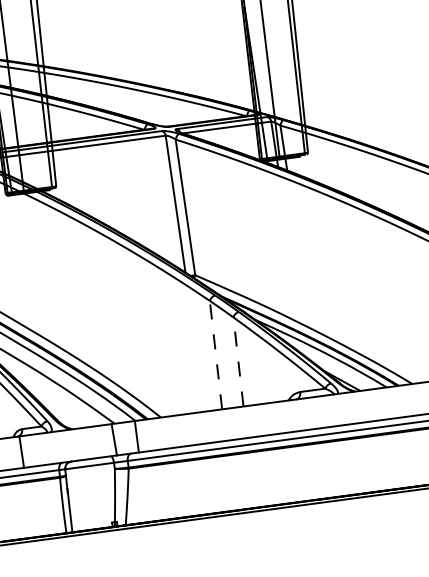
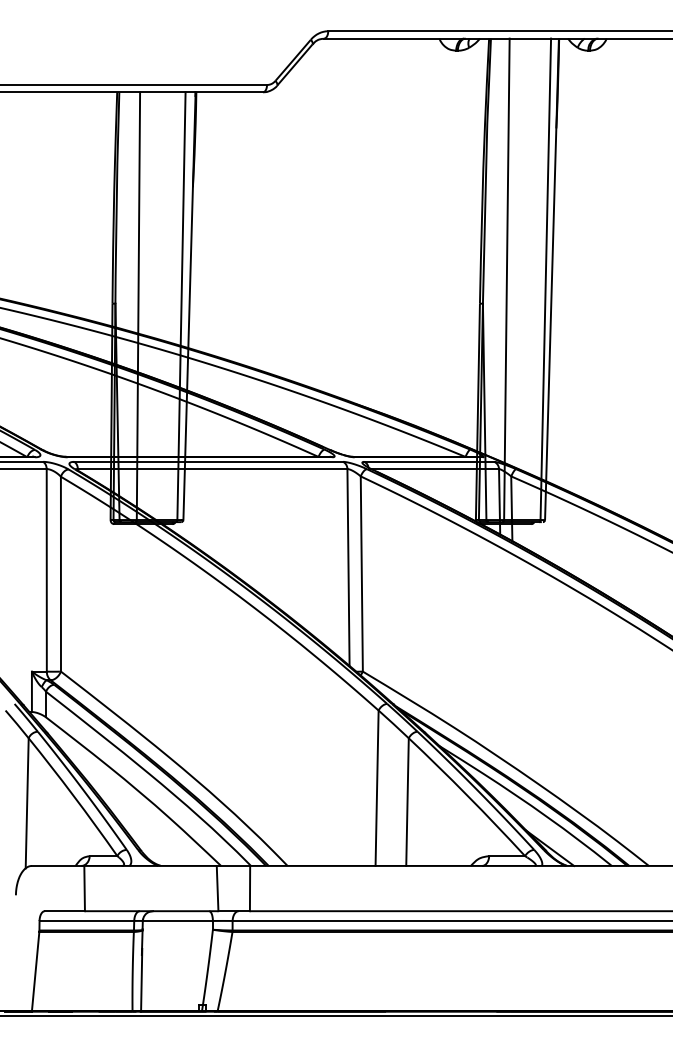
line: (216, 355) -> (377, 788), dashed -> solid
line: (238, 362) -> (407, 802), dashed -> solid

